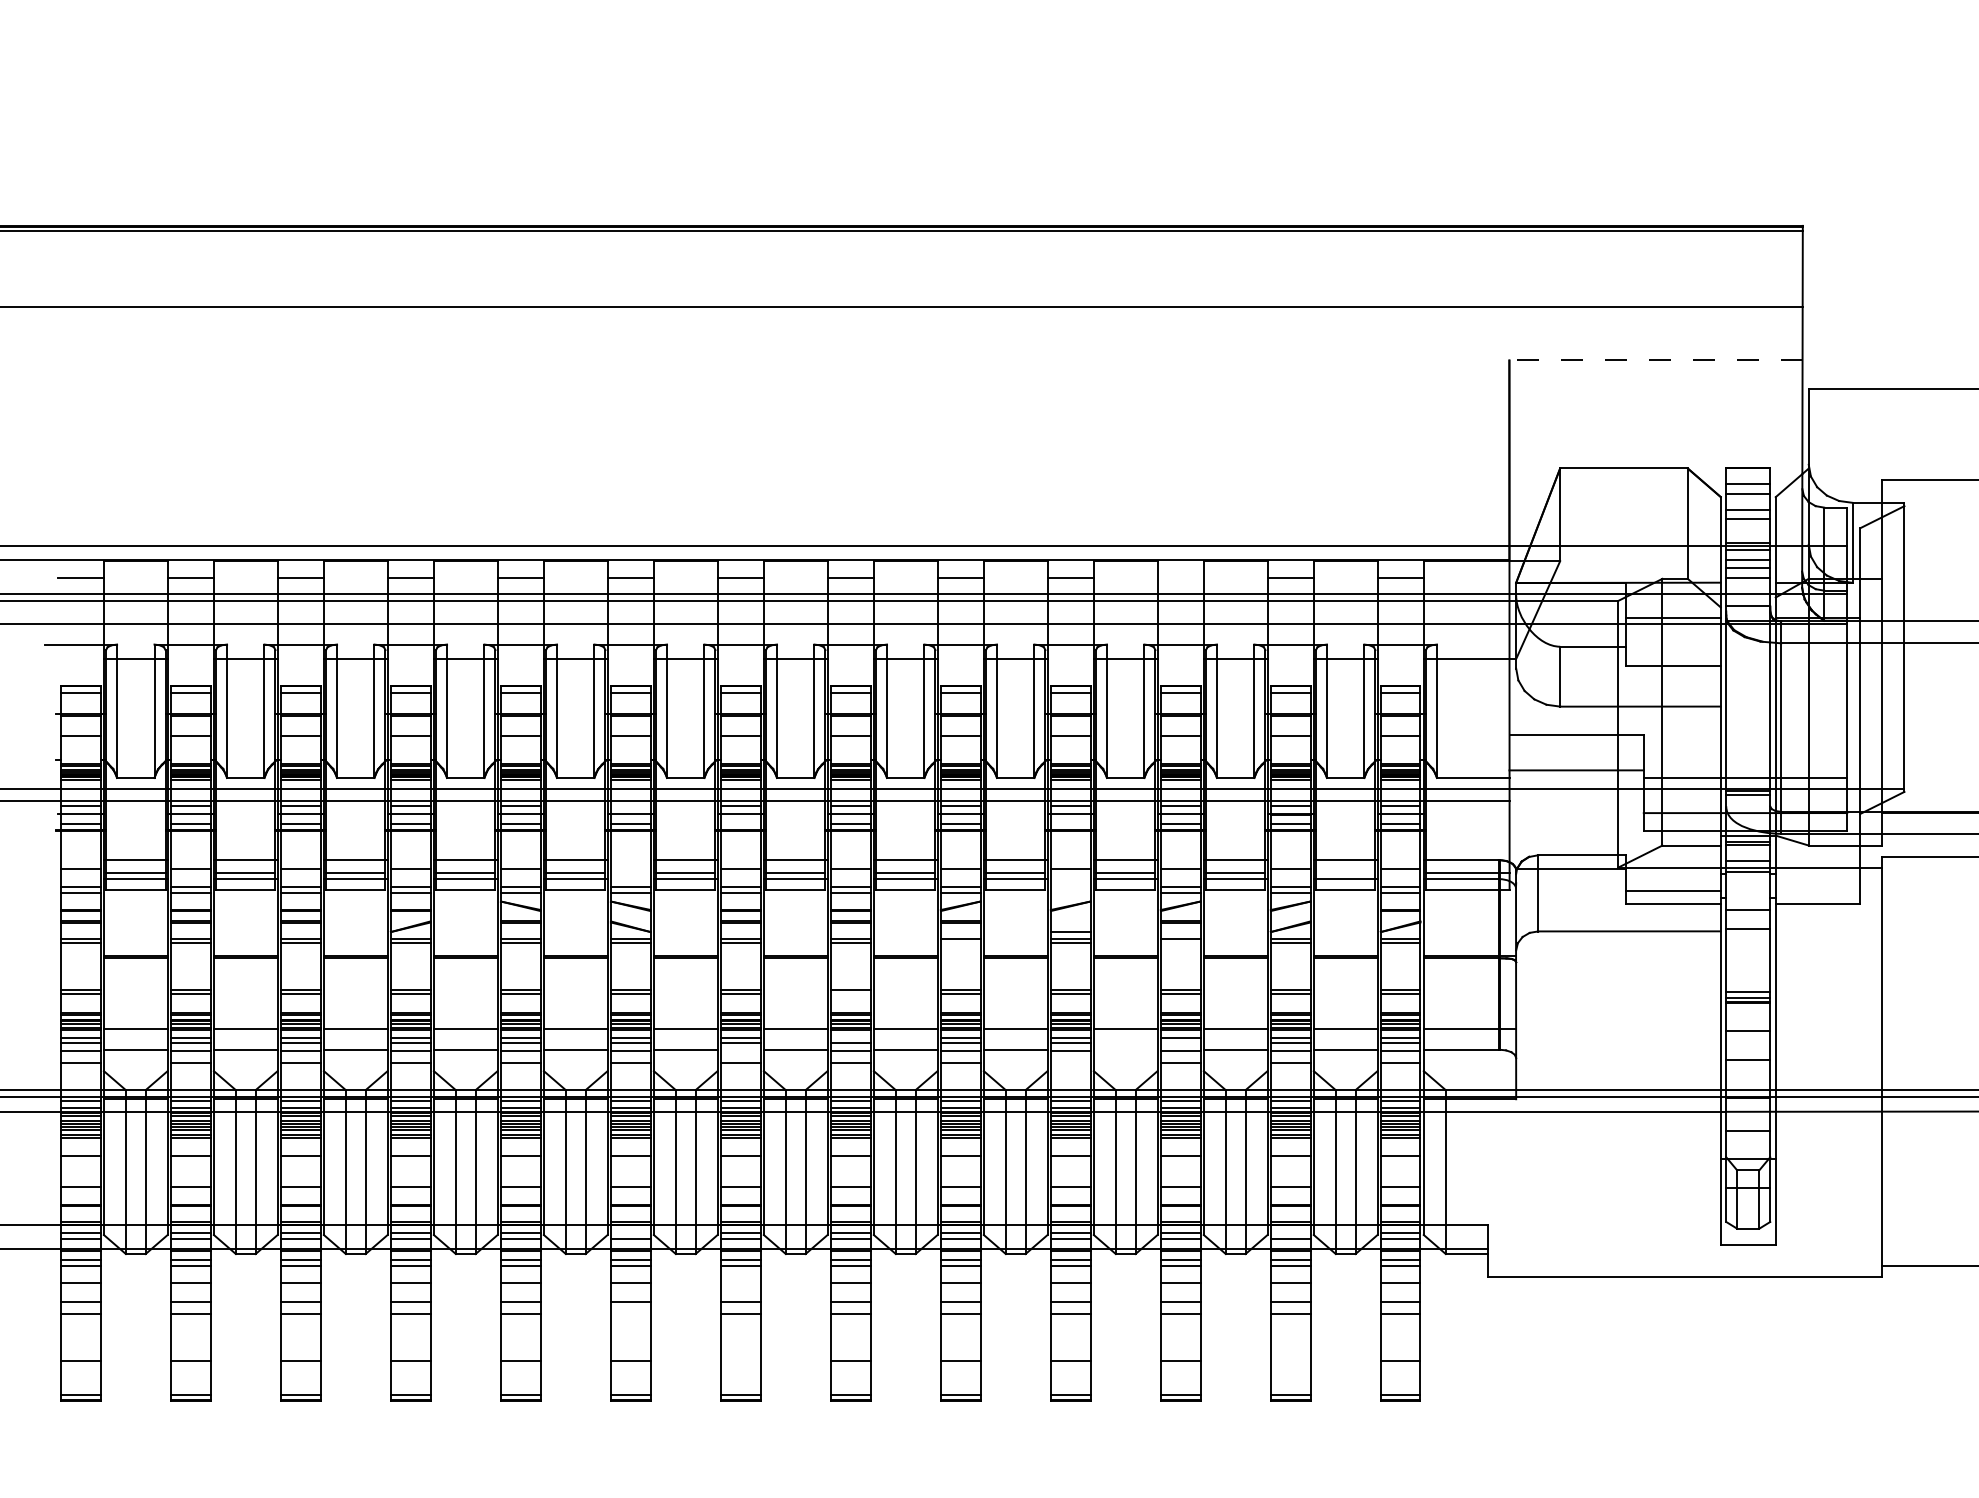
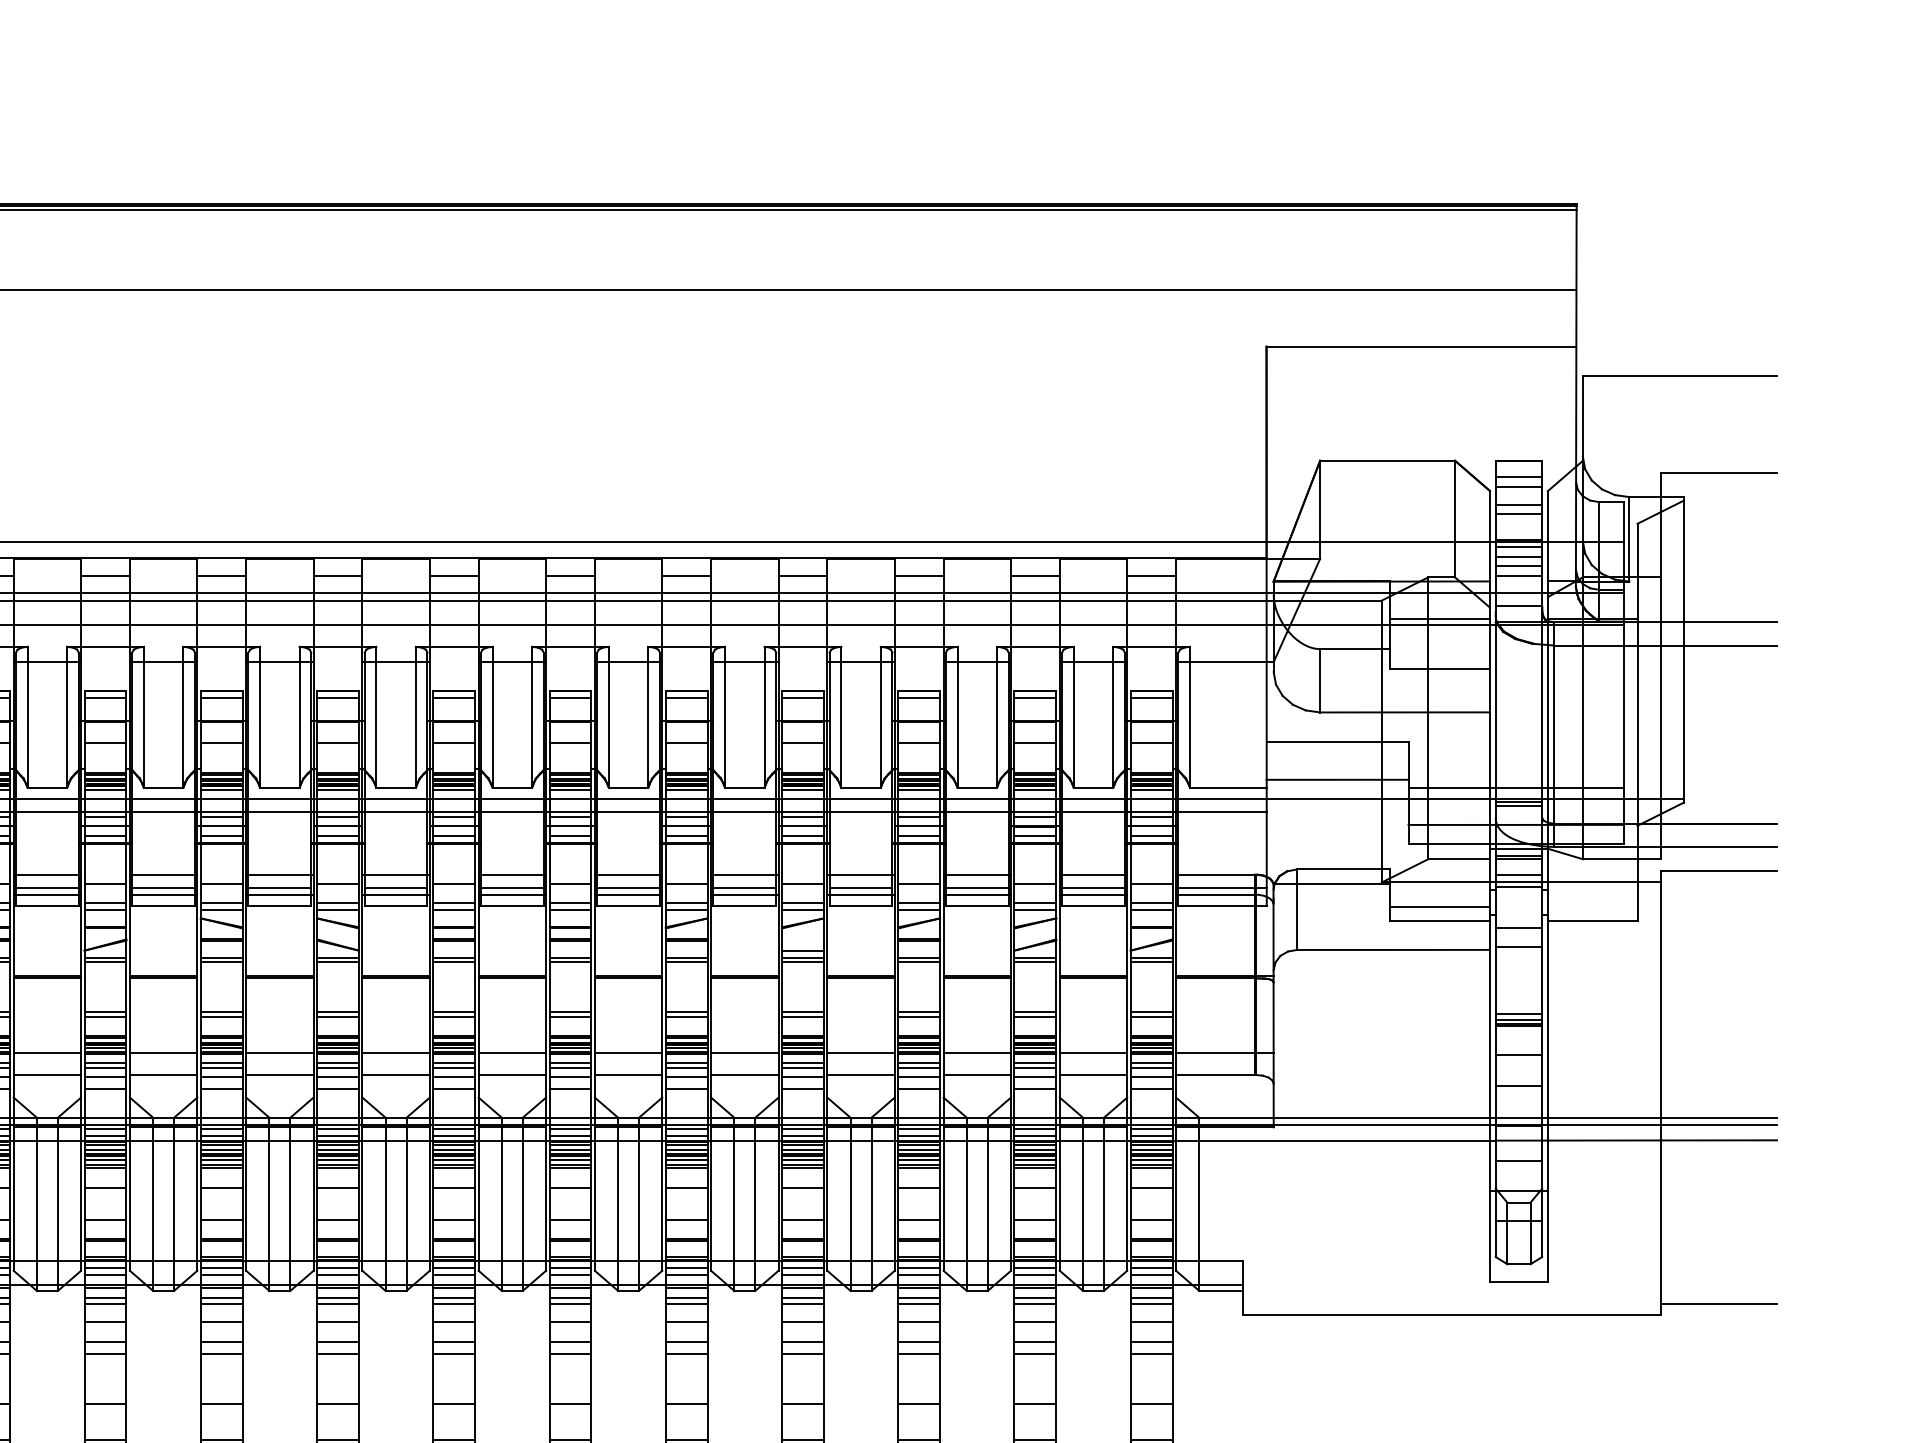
line: (1656, 360) -> (1421, 346), dashed -> solid
line: (1180, 577) -> (918, 575), added
line: (630, 806) -> (337, 817), added
line: (740, 823) -> (453, 835), added
line: (1070, 823) -> (802, 835), added
line: (630, 869) -> (337, 884), added
line: (1345, 873) -> (1093, 888), added
line: (1070, 886) -> (802, 902), added
line: (1070, 893) -> (802, 909), added
line: (960, 942) -> (686, 961), added
line: (1180, 942) -> (918, 961), added
line: (850, 994) -> (570, 1016), added
line: (850, 1037) -> (570, 1062), added
line: (1180, 1043) -> (918, 1068), added
line: (1125, 1049) -> (860, 1074), added
line: (740, 1051) -> (453, 1076), added
line: (1070, 1062) -> (802, 1088), added
line: (630, 1232) -> (337, 1268), added
line: (1290, 1232) -> (1035, 1268), added
line: (740, 1283) -> (453, 1322), added
line: (630, 1314) -> (337, 1354), added
line: (740, 1361) -> (453, 1404), added
line: (1290, 1361) -> (1035, 1404), added

